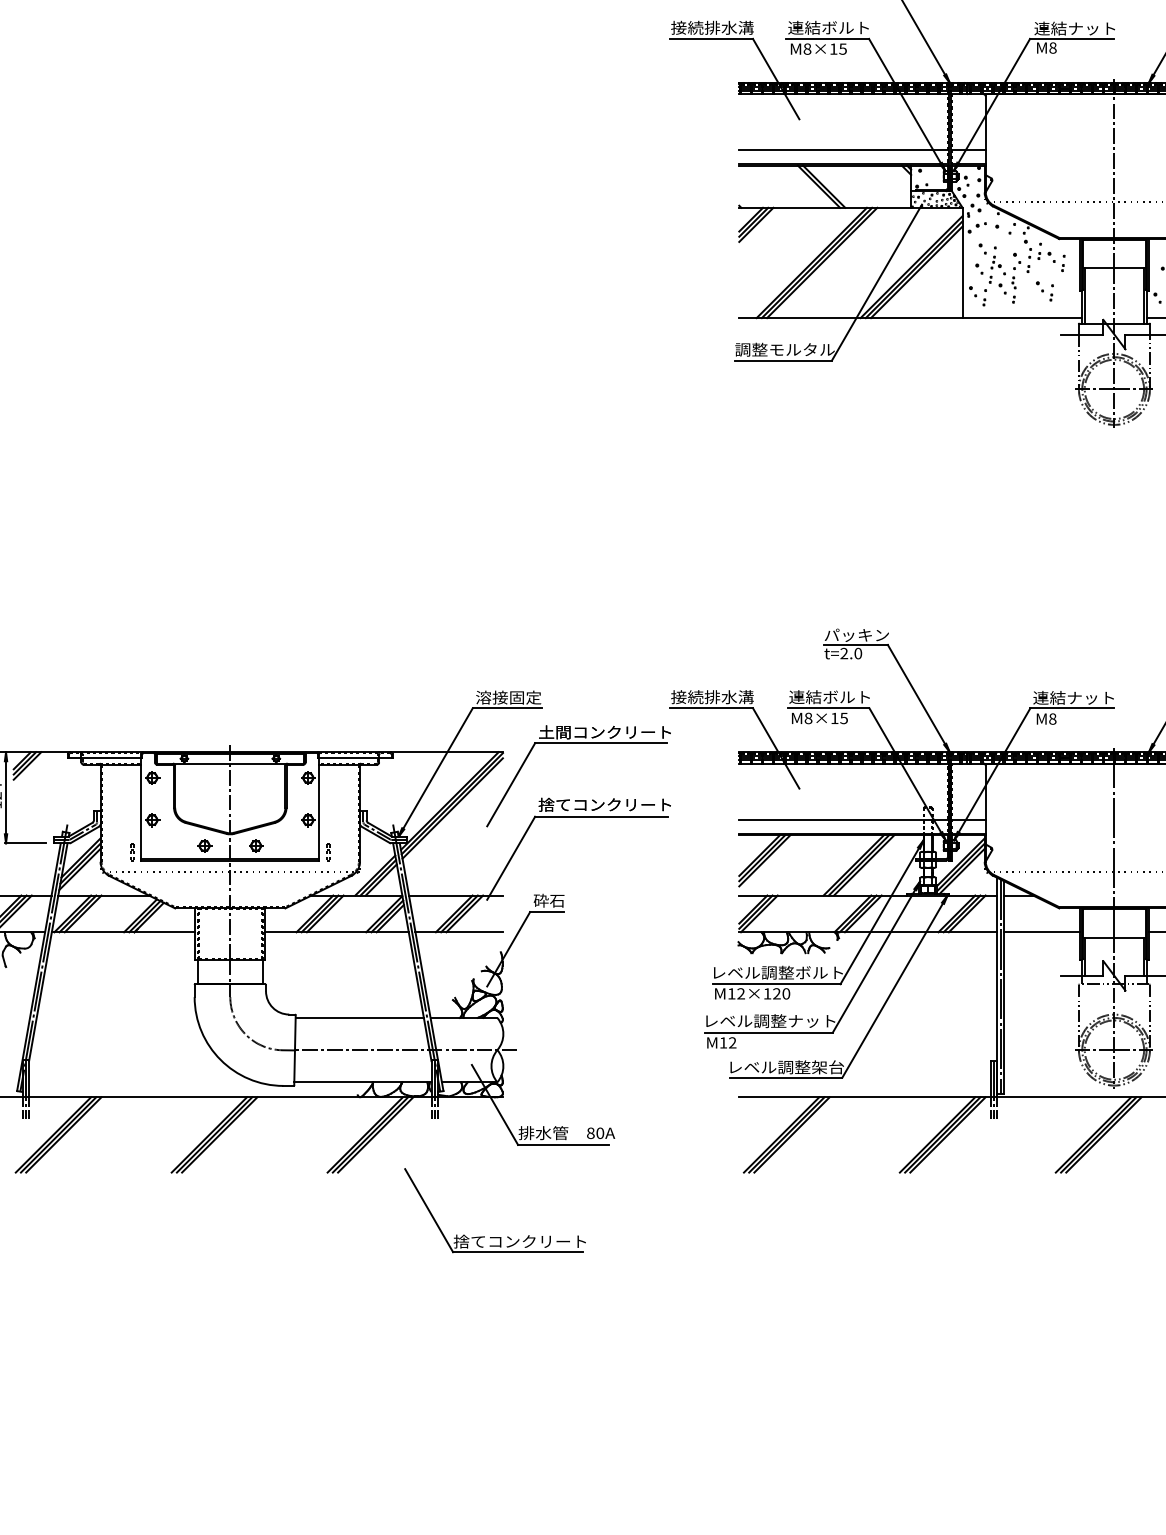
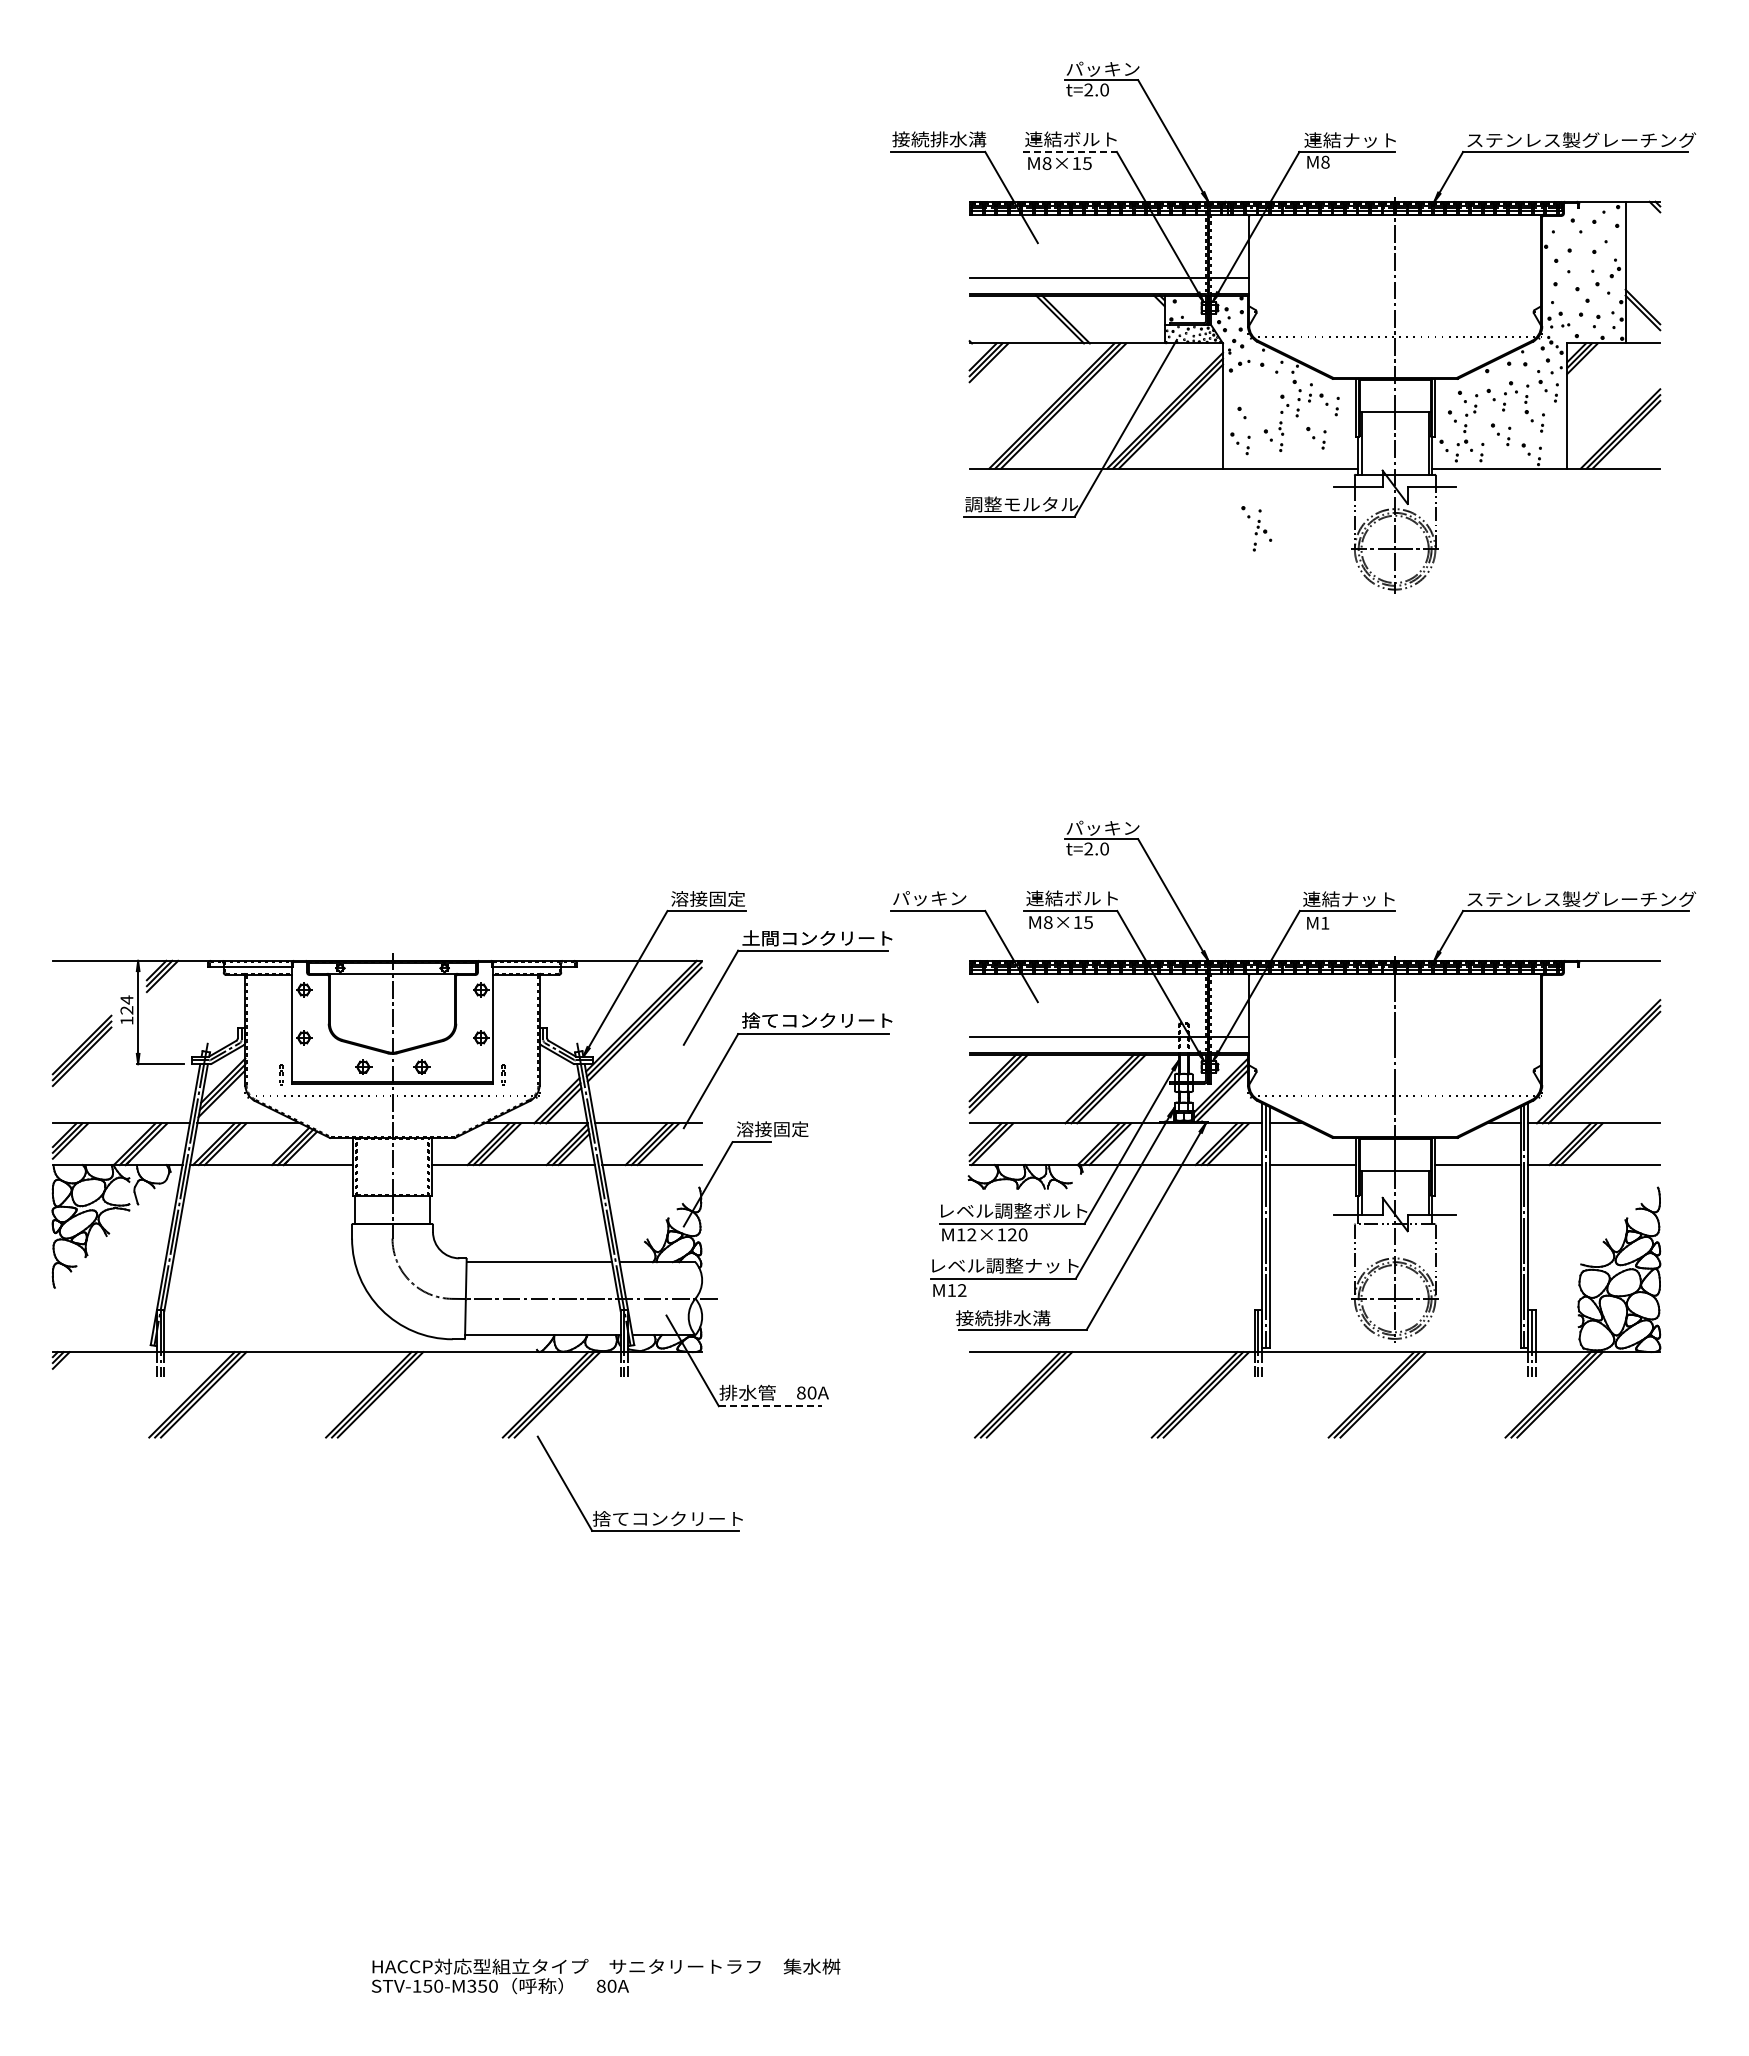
line: (828, 38) -> (1070, 151), solid -> dashed
part: (992, 263) -> (1256, 528), moved
text: (712, 697) -> (939, 898), 接続排水溝 -> パッキン
text: (1053, 718) -> (1325, 922), M8 -> M1
text: (565, 900) -> (772, 1129), 砕石 -> 溶接固定
text: (785, 1067) -> (1022, 1318), レベル調整架台 -> 接続排水溝
line: (563, 1145) -> (770, 1406), solid -> dashed
part: (494, 1236) -> (639, 1513), moved

